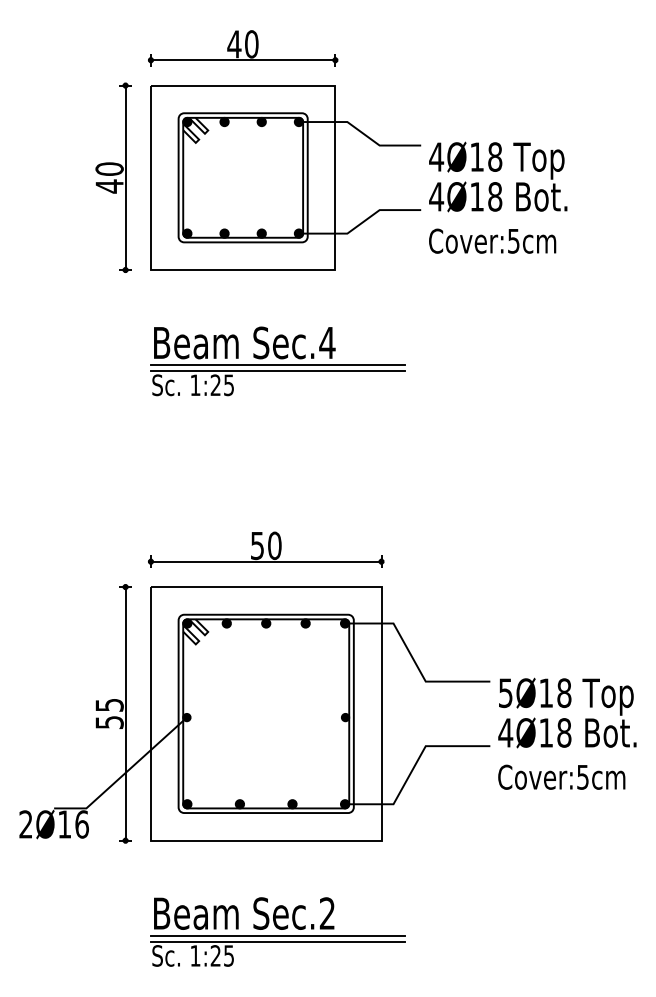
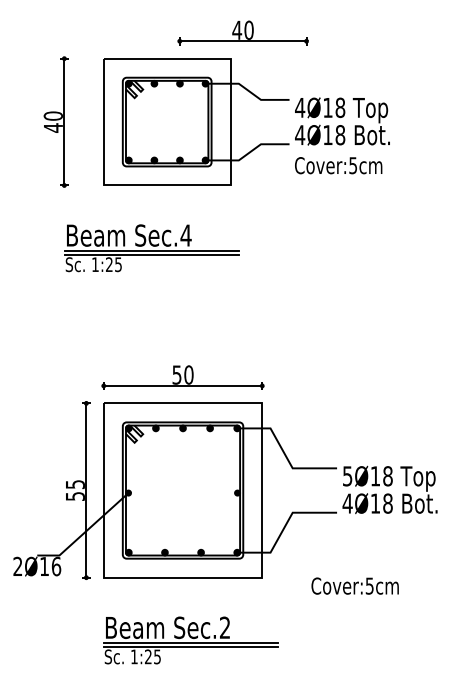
part: (242, 47) -> (242, 32), moved
part: (112, 176) -> (55, 121), moved
part: (277, 361) -> (151, 248), moved
text: (560, 776) -> (354, 585), moved

